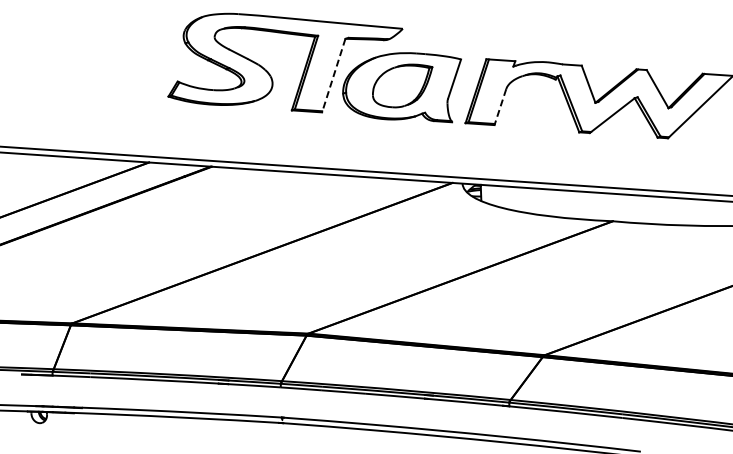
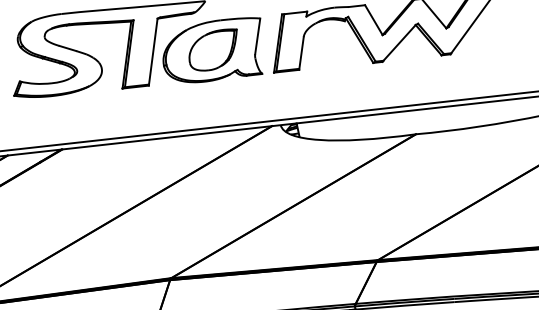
line: (333, 75) -> (152, 52), dashed -> solid
line: (500, 107) -> (301, 53), dashed -> solid

